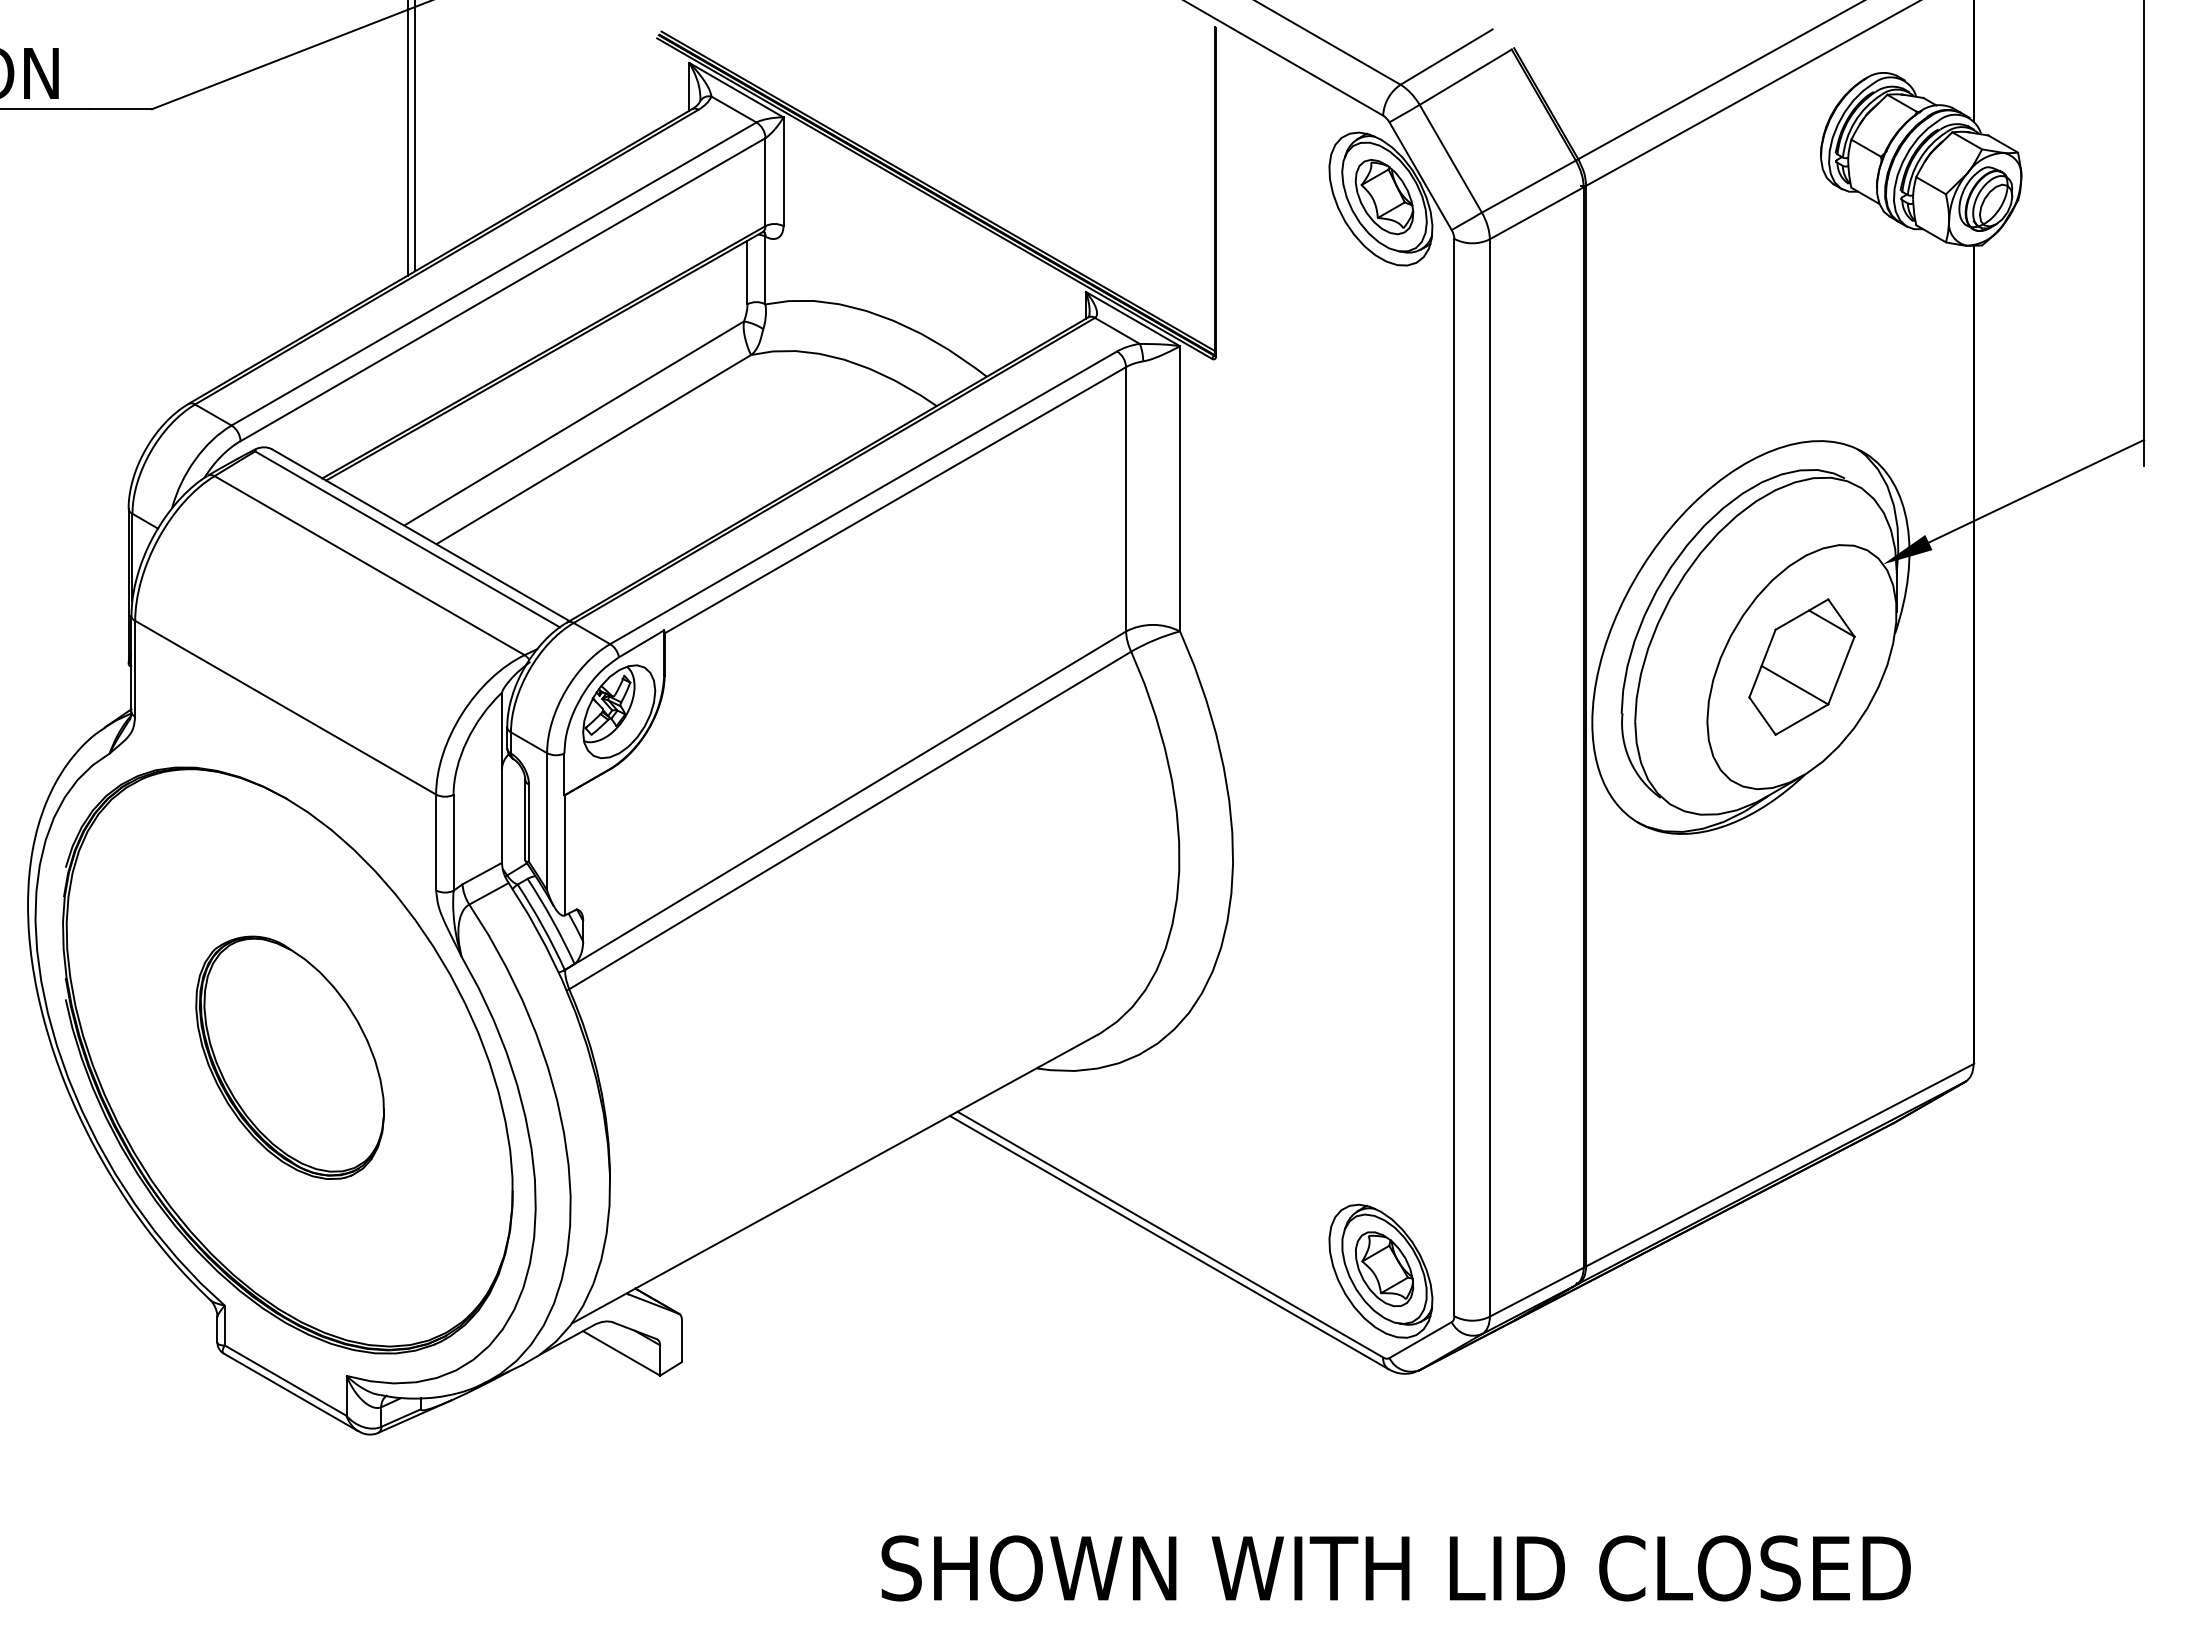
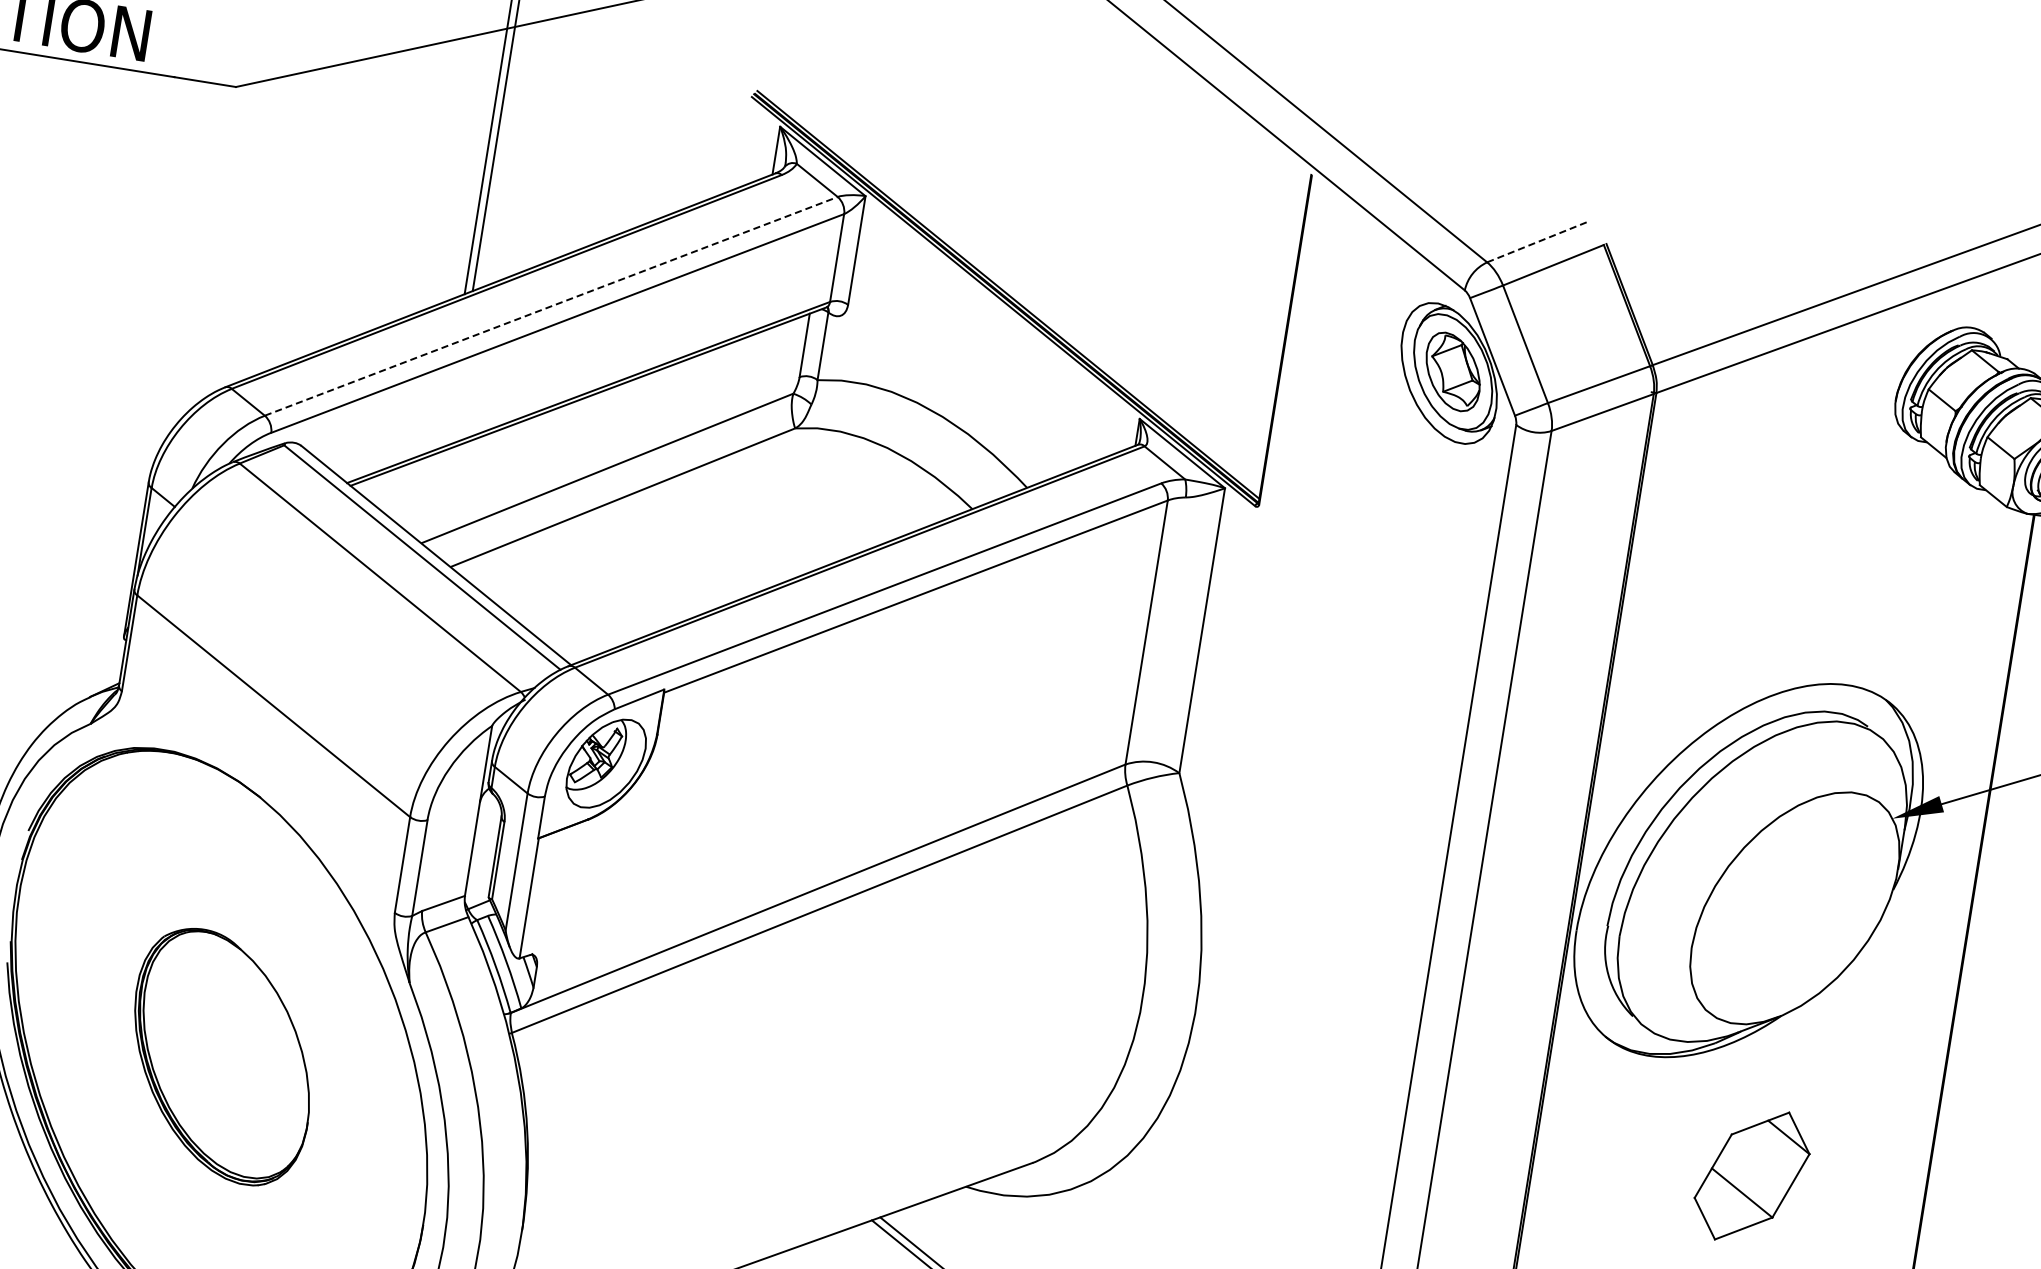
line: (1446, 57) -> (1537, 242), solid -> dashed
line: (494, 273) -> (551, 305), solid -> dashed
part: (1801, 666) -> (1751, 1175), moved

